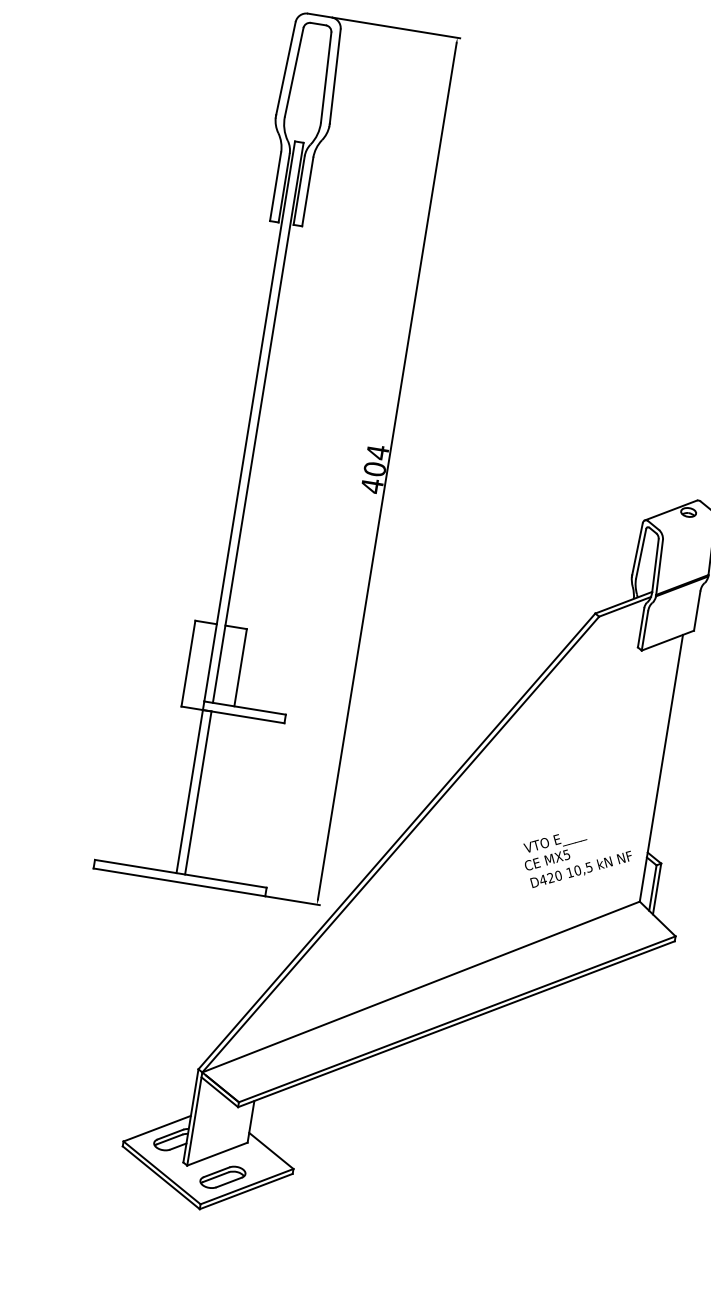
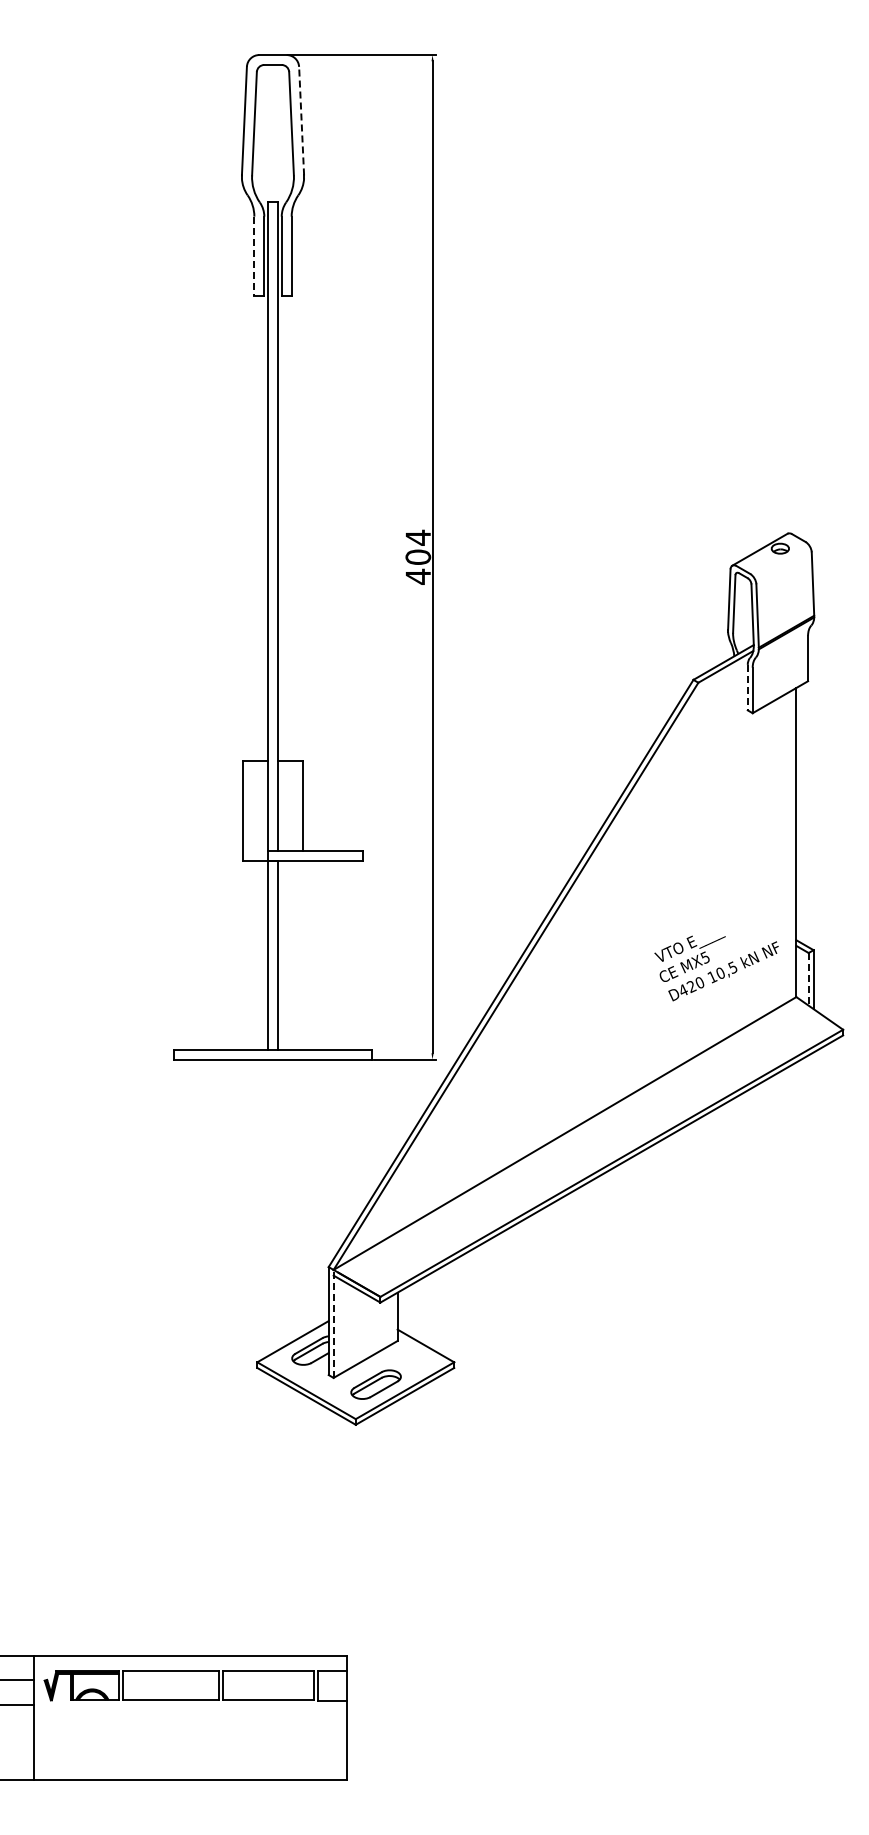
line: (335, 76) -> (301, 120), solid -> dashed
line: (275, 186) -> (254, 256), solid -> dashed
line: (640, 627) -> (747, 687), solid -> dashed
line: (652, 888) -> (808, 979), solid -> dashed
line: (194, 1118) -> (333, 1323), solid -> dashed

